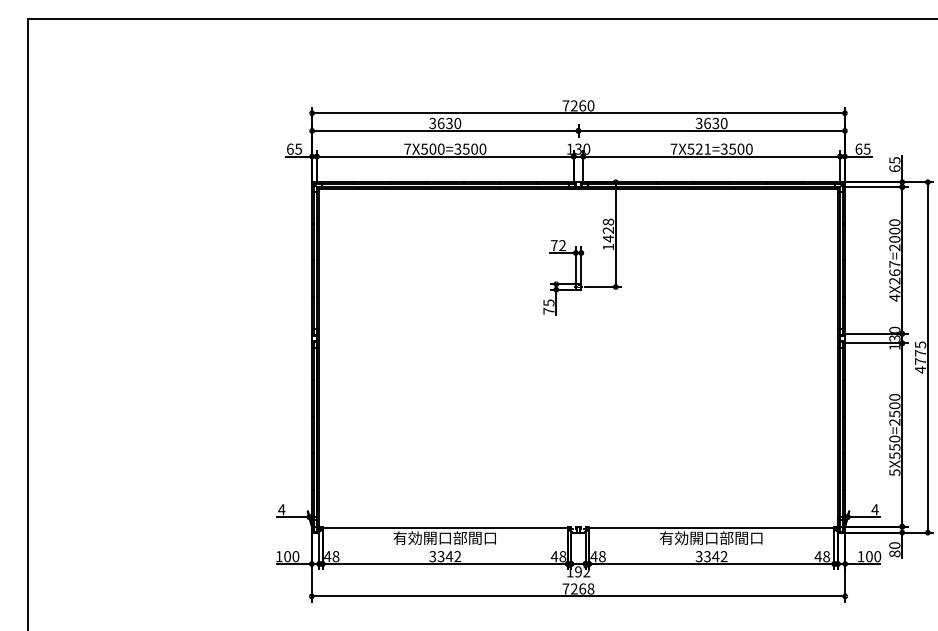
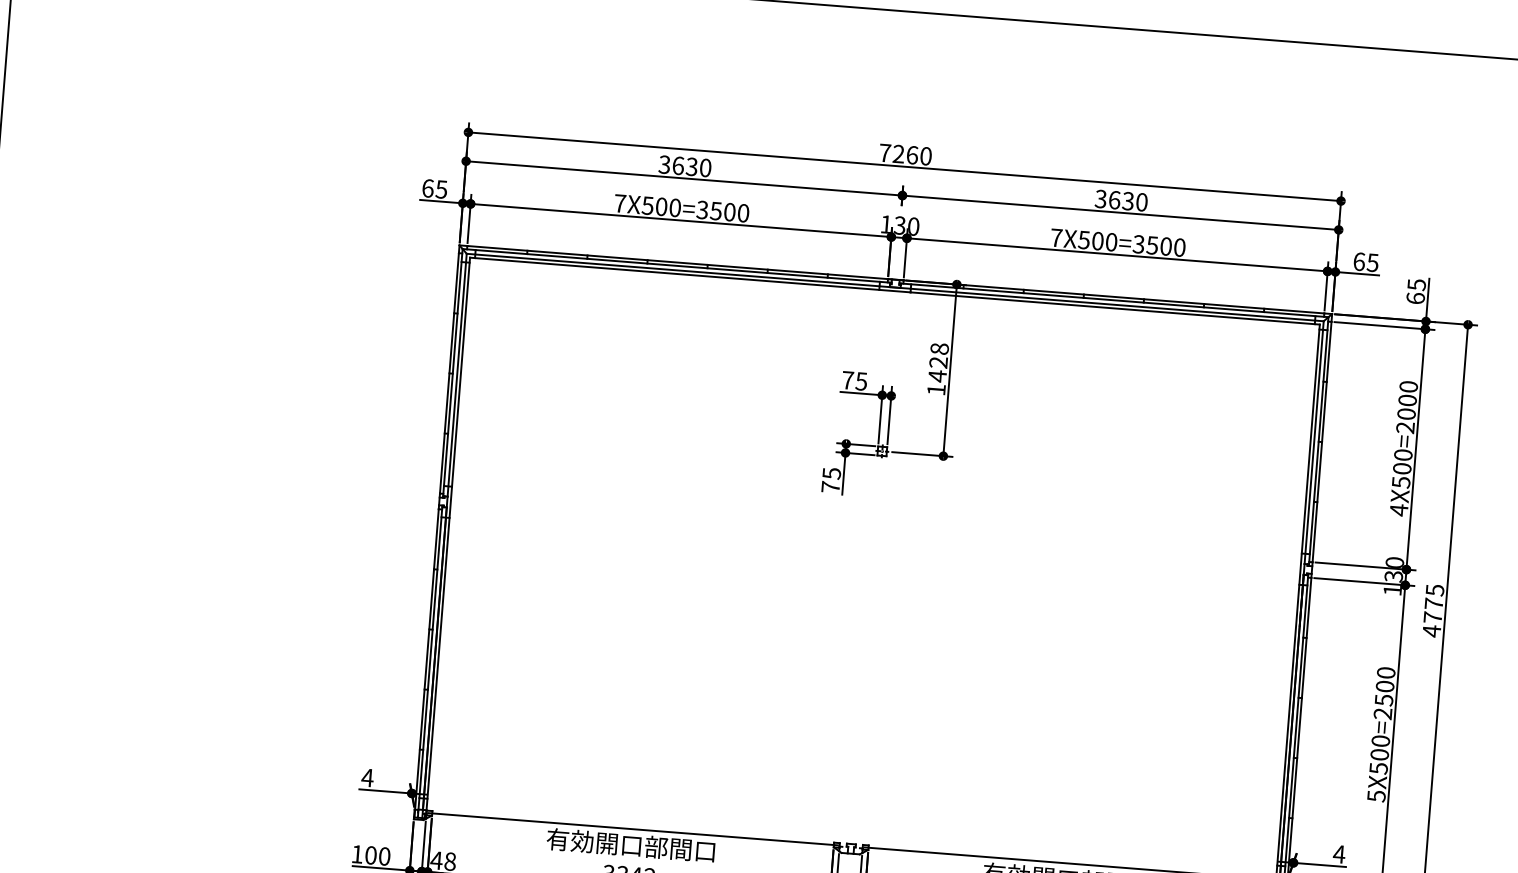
text: (703, 148) -> (1104, 240), 7X521=3500 -> 7X500=3500
text: (562, 245) -> (861, 381), 72 -> 75
text: (894, 272) -> (1401, 468), 4X267=2000 -> 4X500=2000
text: (894, 447) -> (1379, 754), 5X550=2500 -> 5X500=2500

